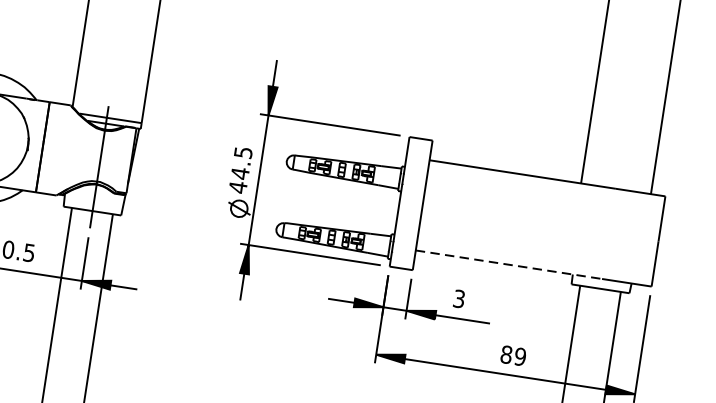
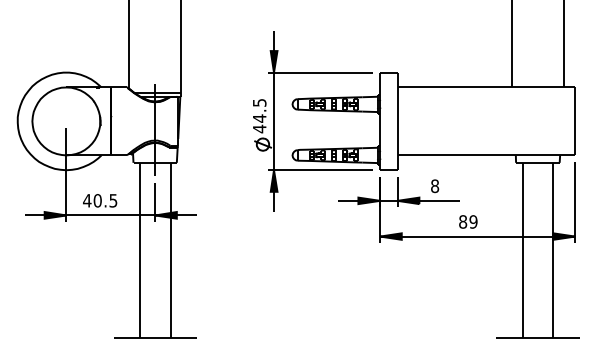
line: (509, 264) -> (468, 155), dashed -> solid
text: (459, 299) -> (435, 186), 3 -> 8
text: (513, 355) -> (468, 221), moved

